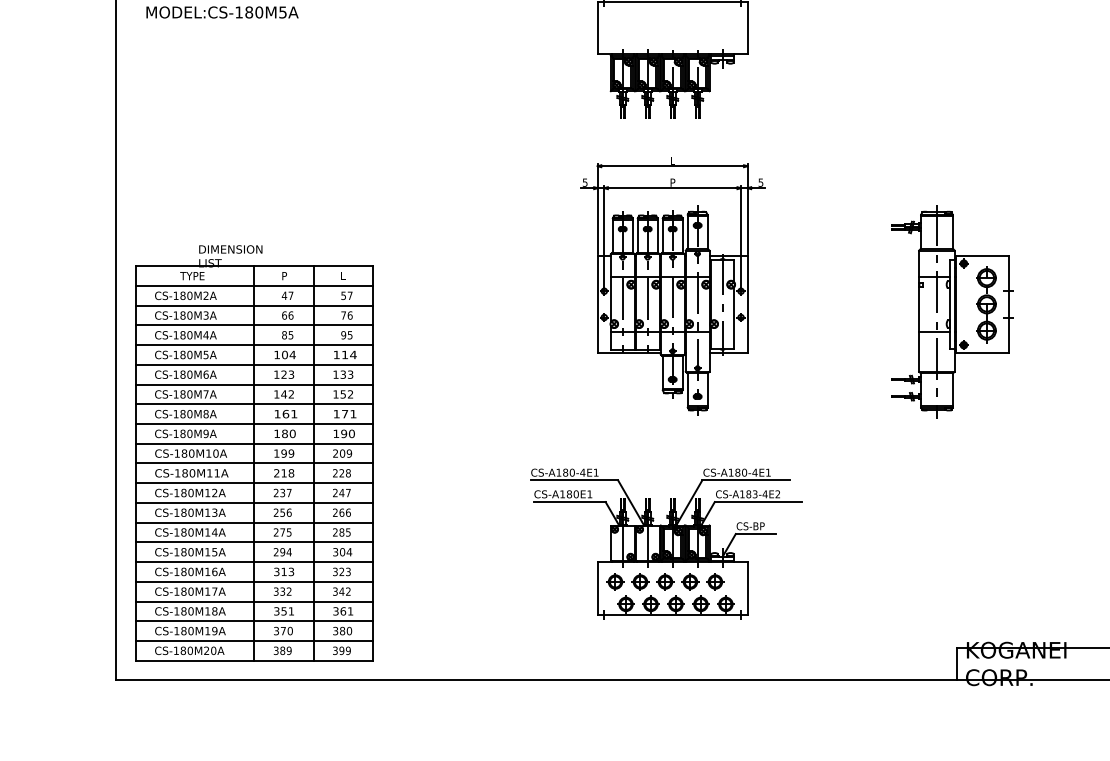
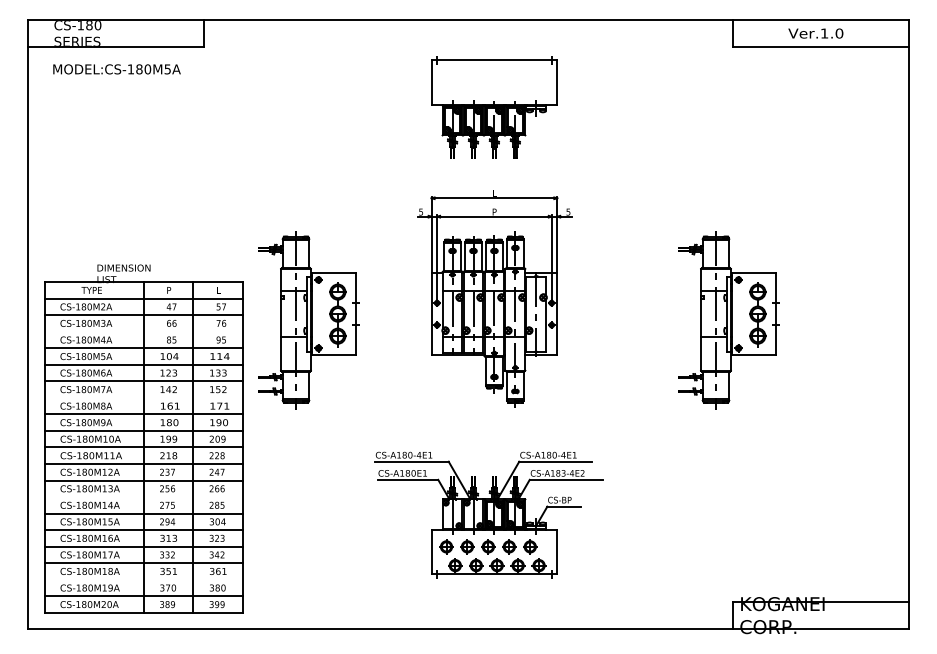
part: (450, 312) -> (308, 320), added
line: (254, 325) -> (143, 331), removed
line: (254, 403) -> (143, 397), removed
line: (254, 523) -> (143, 497), removed
line: (254, 620) -> (143, 579), removed

